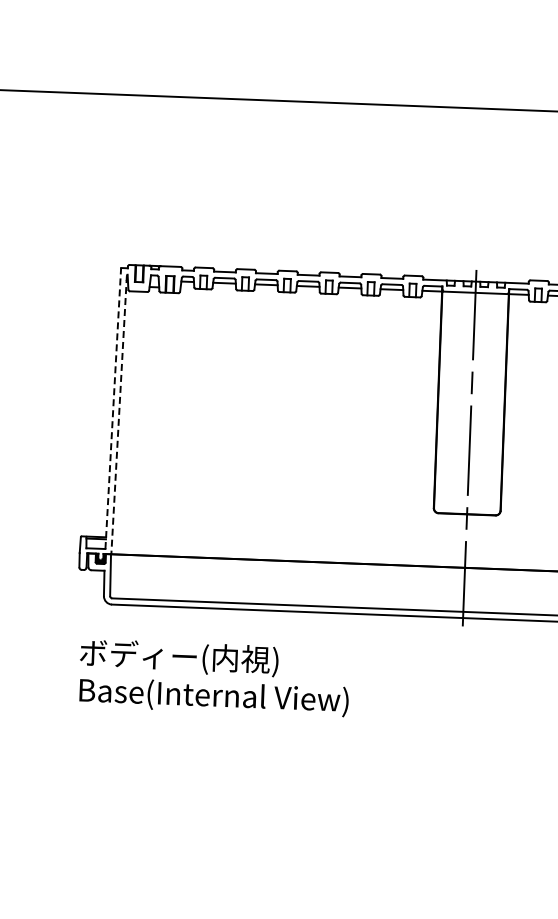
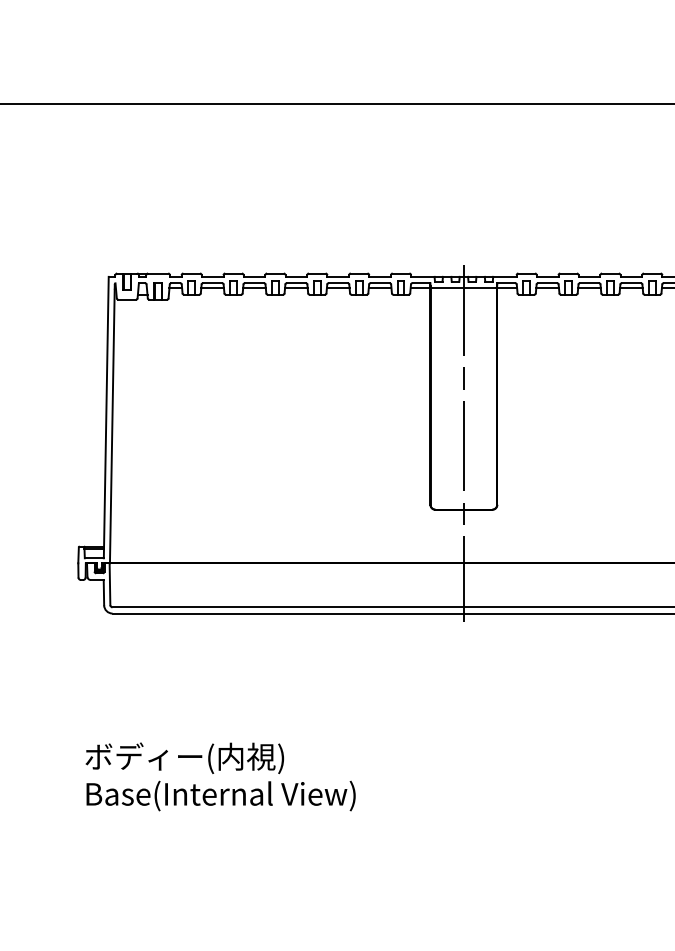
line: (113, 408) -> (106, 417), dashed -> solid
line: (119, 415) -> (112, 424), dashed -> solid
text: (214, 677) -> (220, 776), moved

